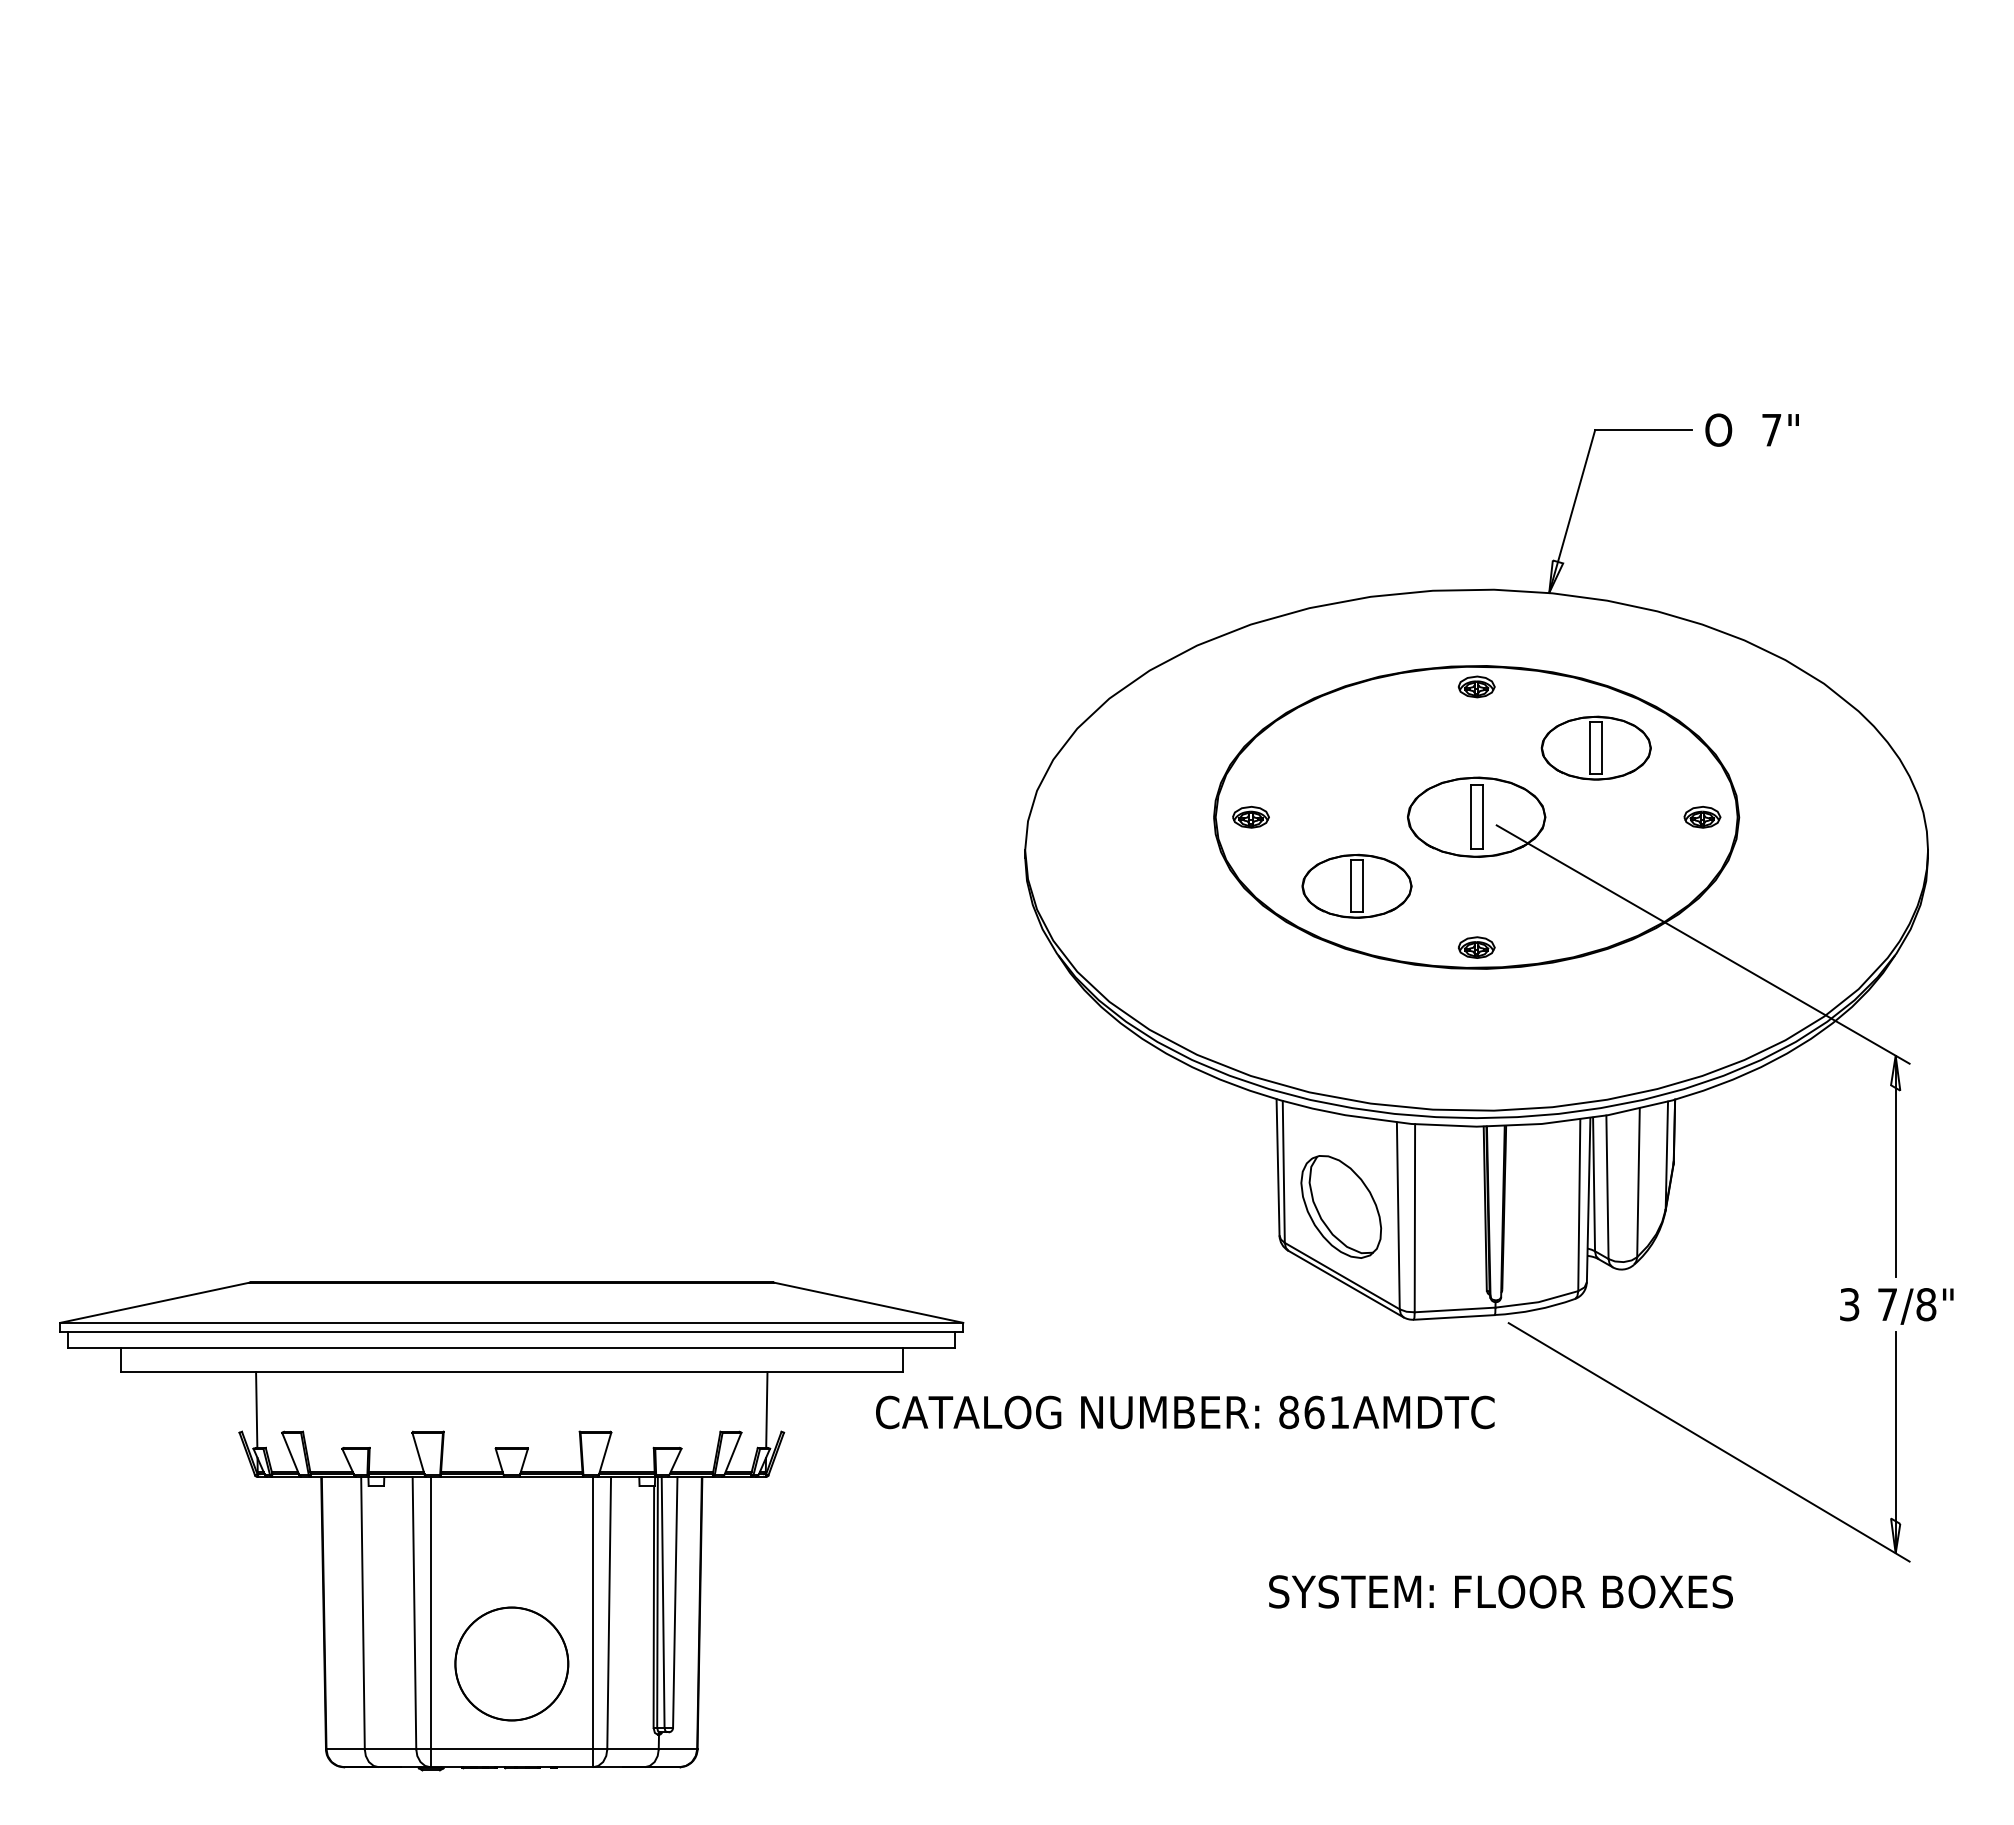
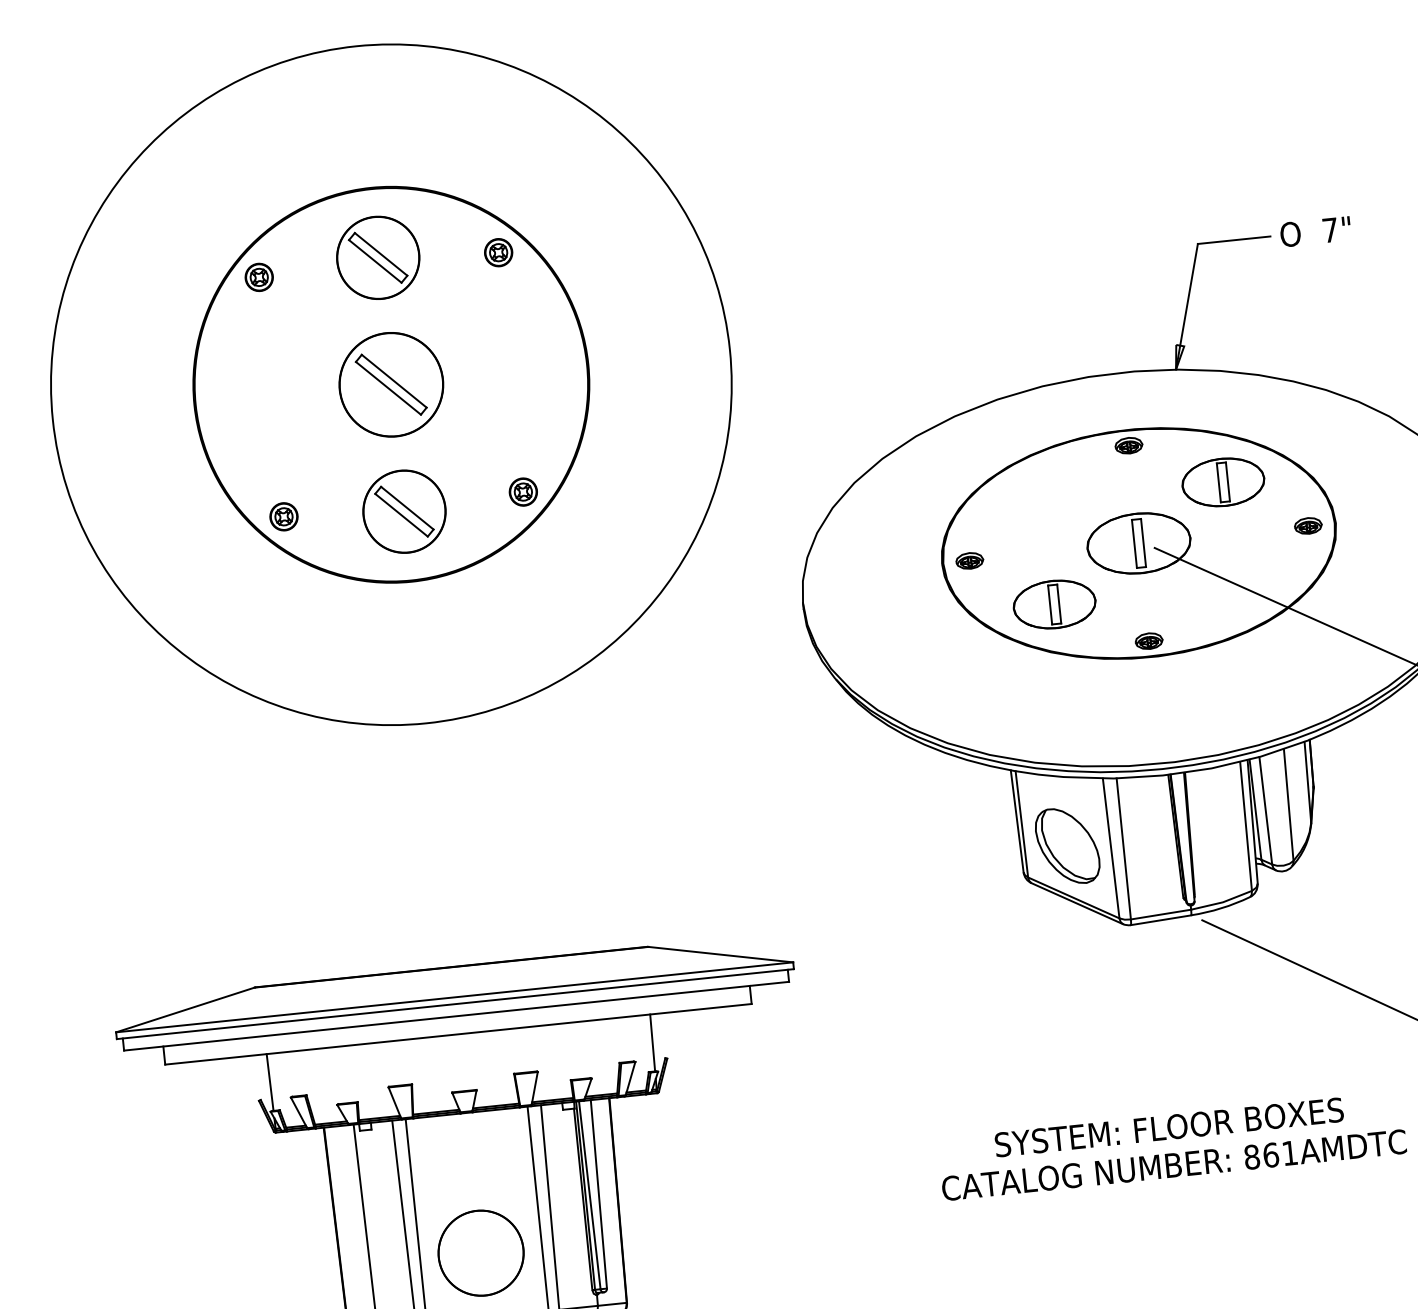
part: (511, 505) -> (391, 384), added
text: (1185, 1412) -> (1174, 1165), moved
text: (1500, 1591) -> (1168, 1127), moved

